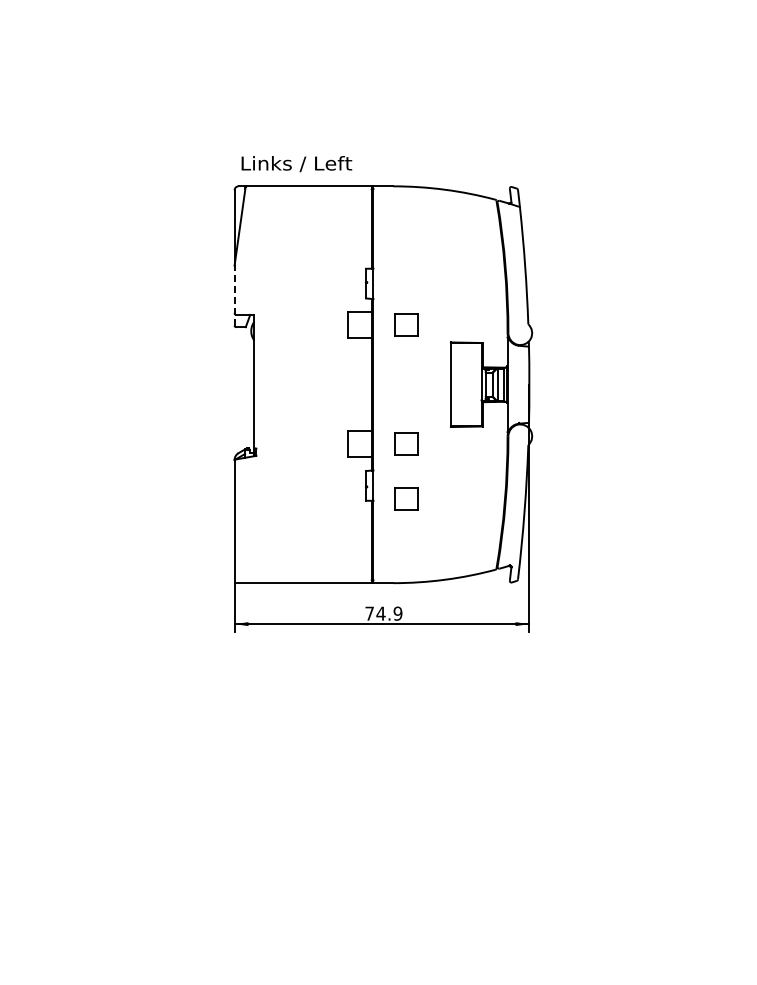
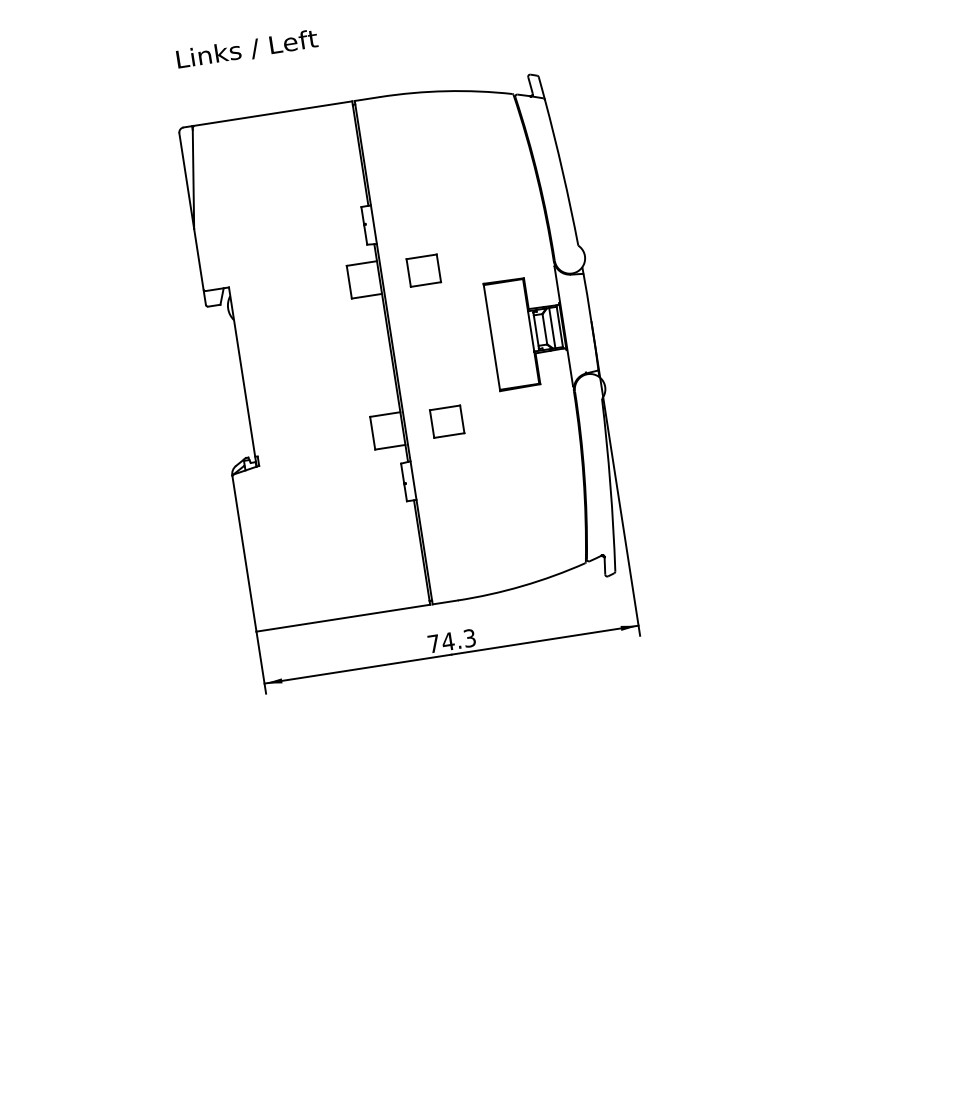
text: (296, 164) -> (246, 50), moved
line: (234, 295) -> (199, 266), dashed -> solid
part: (406, 498) -> (457, 490), removed
text: (397, 613) -> (469, 638), 74.9 -> 74.3

